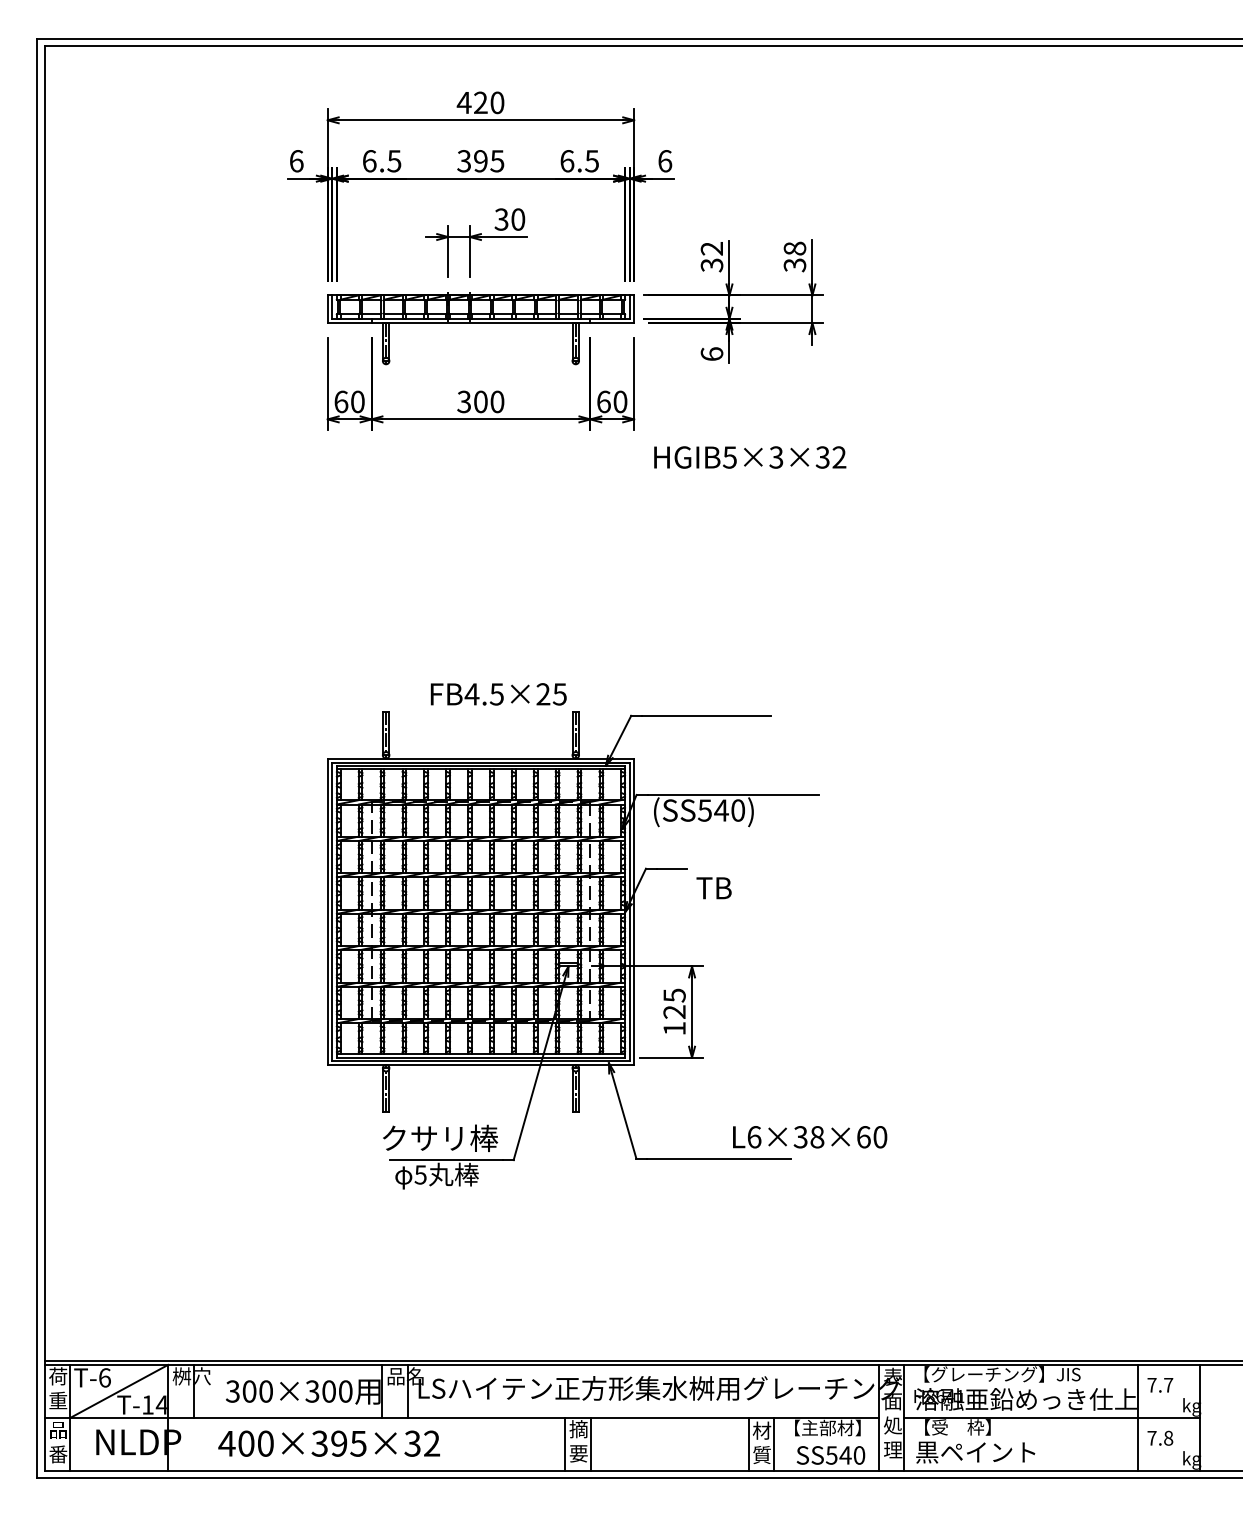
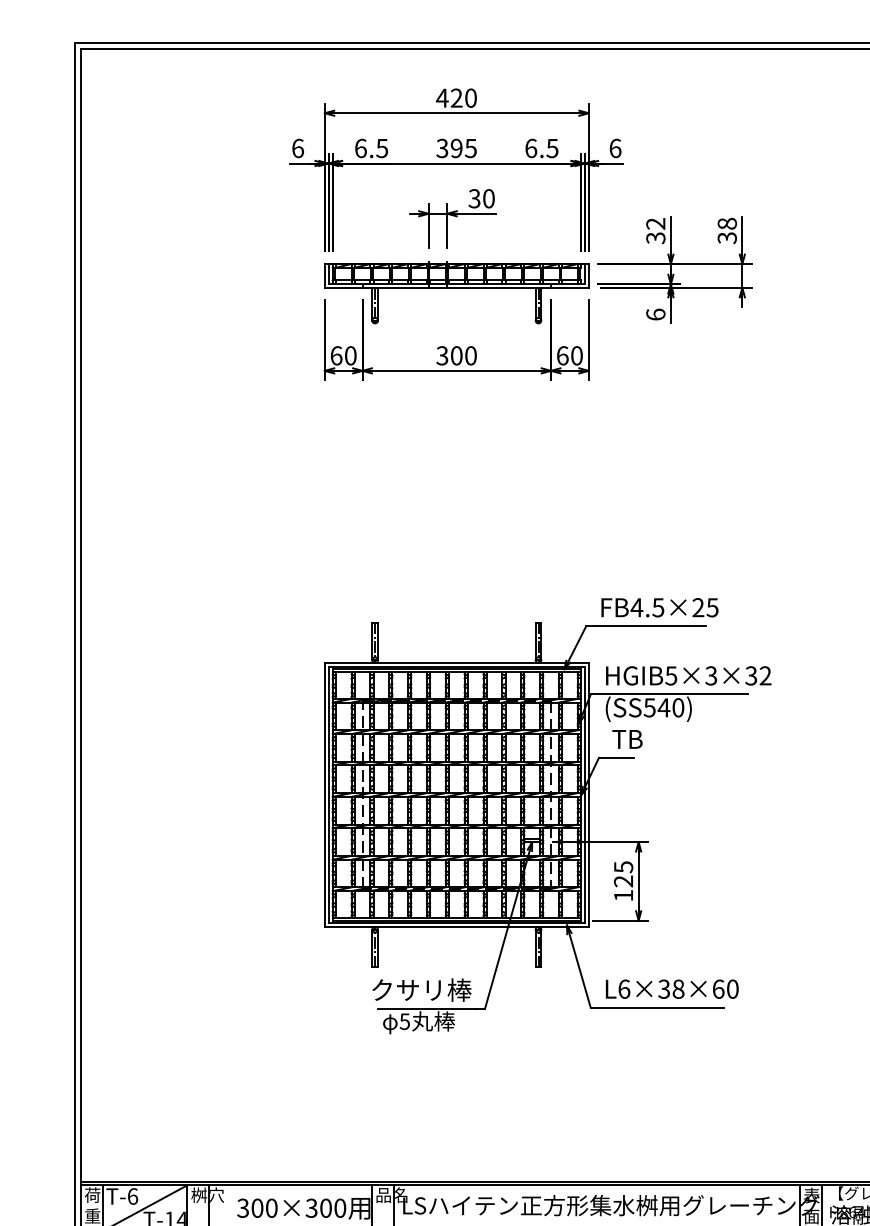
text: (750, 457) -> (688, 675), moved
text: (498, 694) -> (659, 607), moved
text: (713, 888) -> (626, 739), moved
text: (810, 1137) -> (672, 989), moved

